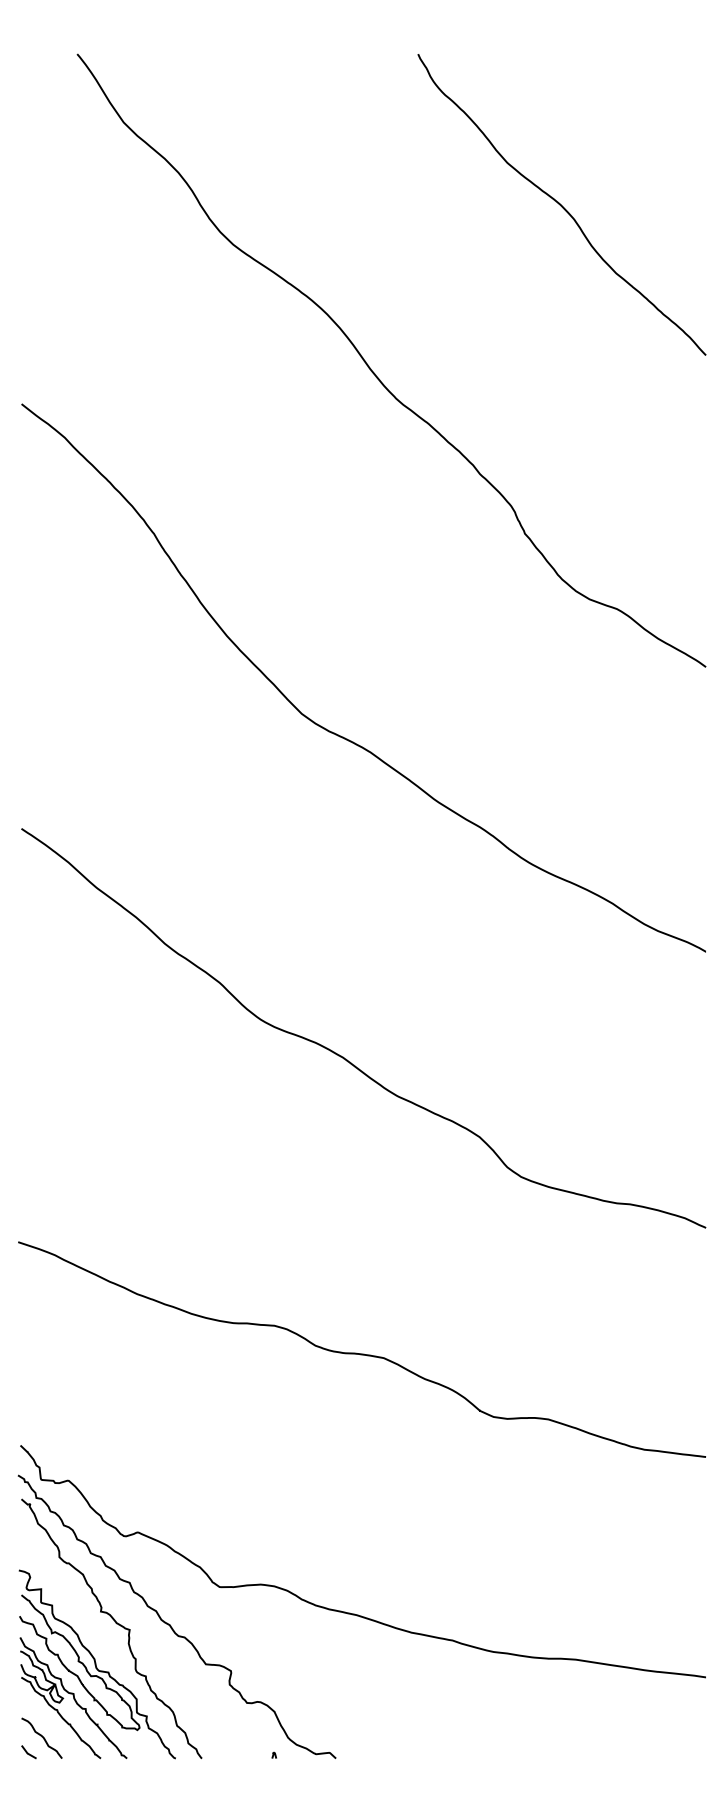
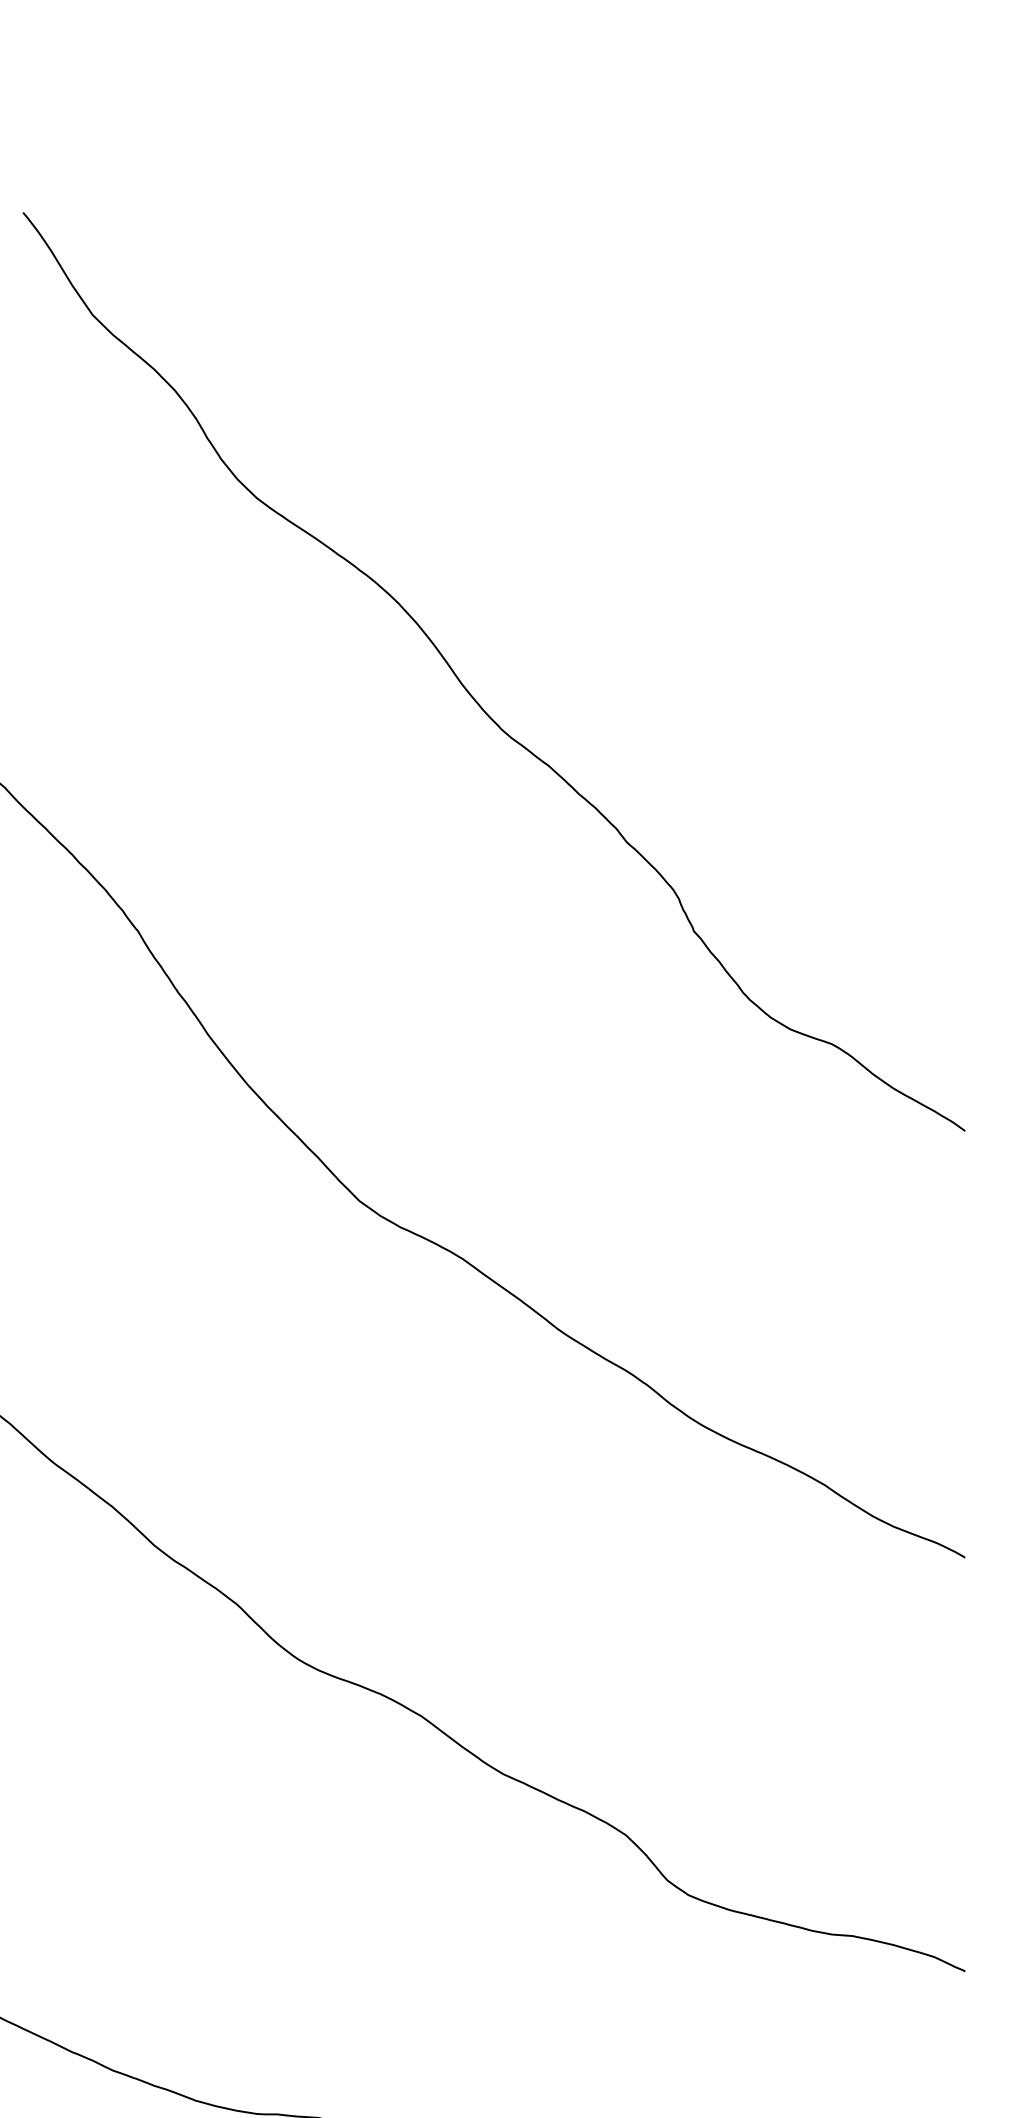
curve: (561, 204) -> (748, 437), removed

